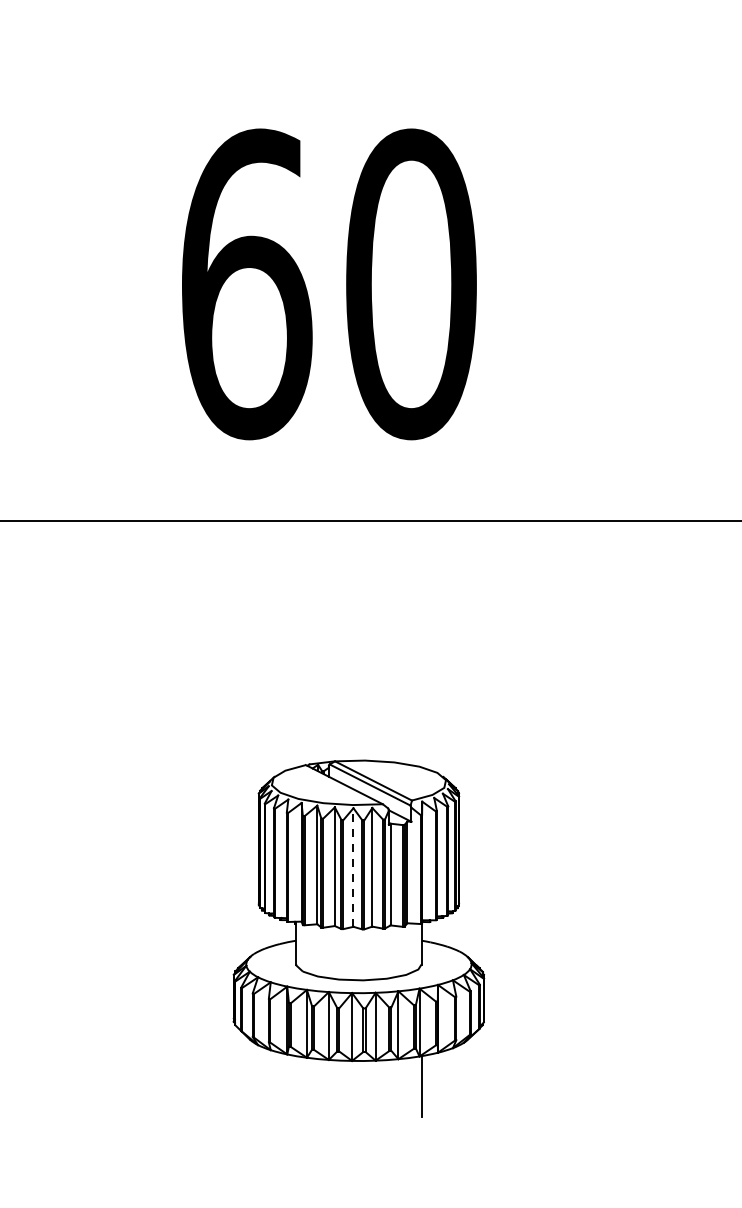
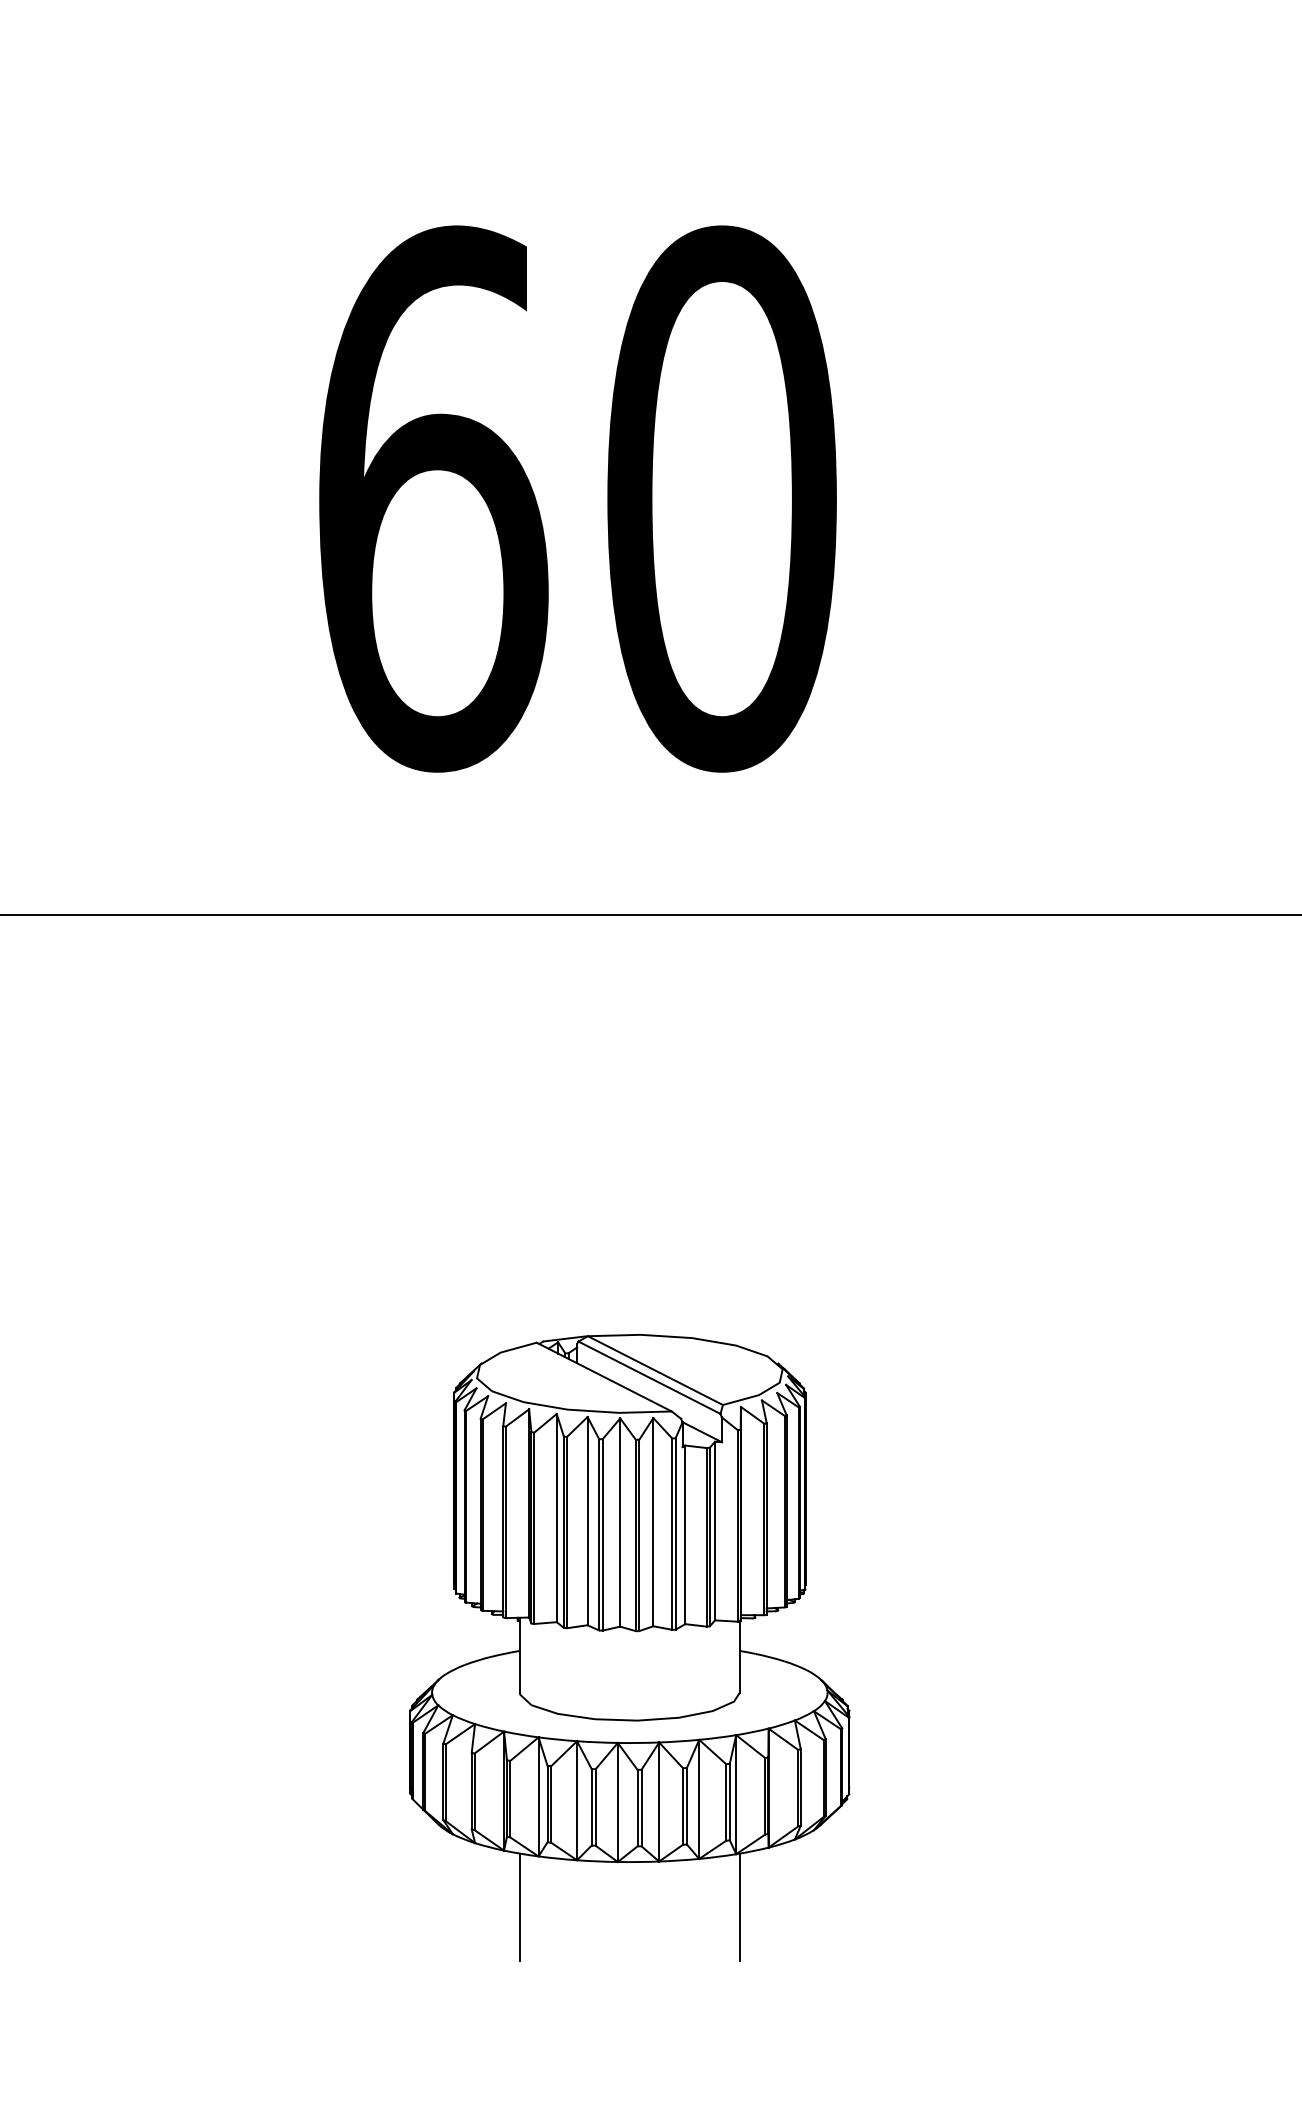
line: (353, 867) -> (620, 1522), dashed -> solid
line: (296, 1086) -> (520, 1906), added

